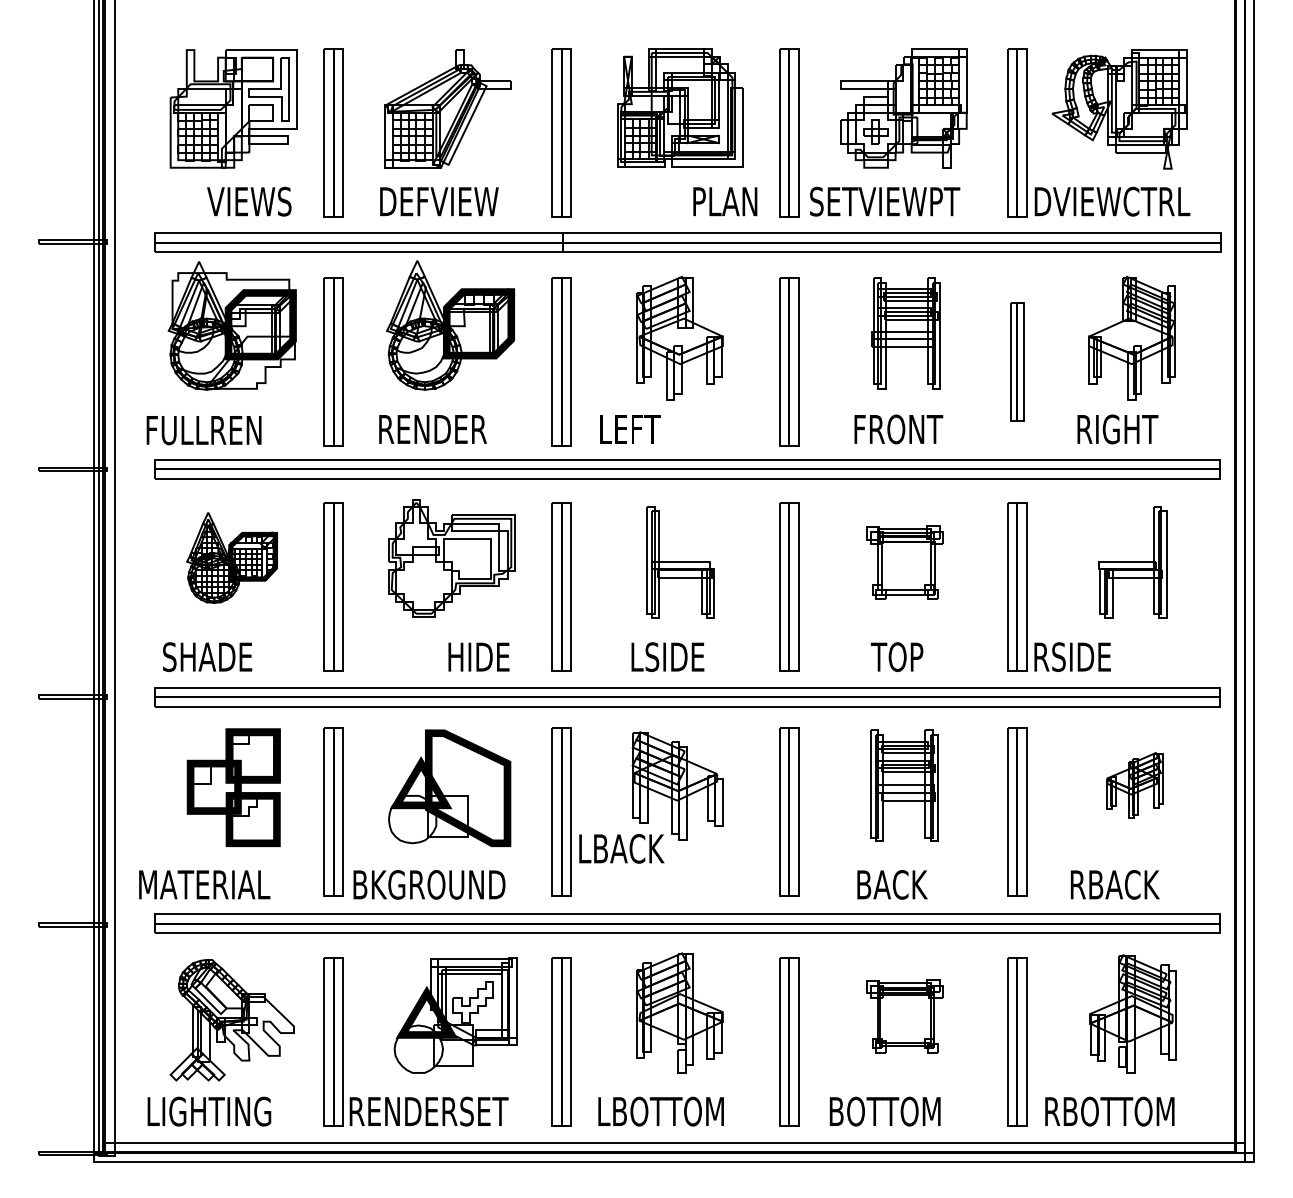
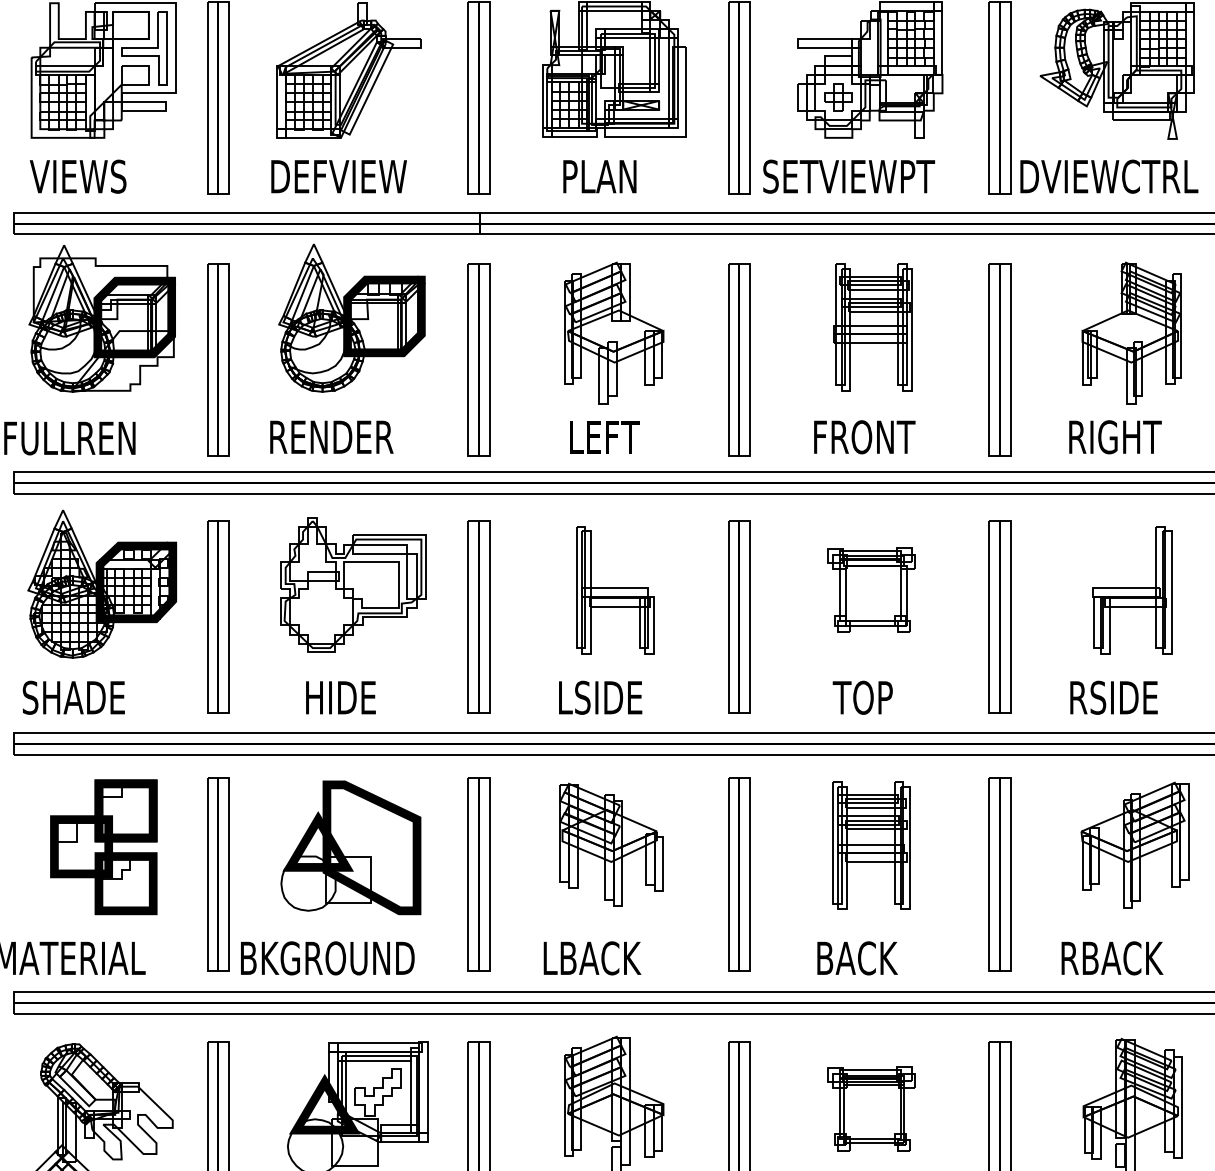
text: (249, 201) -> (78, 176), moved
text: (725, 201) -> (600, 176), moved
part: (1017, 361) -> (1000, 359), size x1.43
text: (630, 429) -> (604, 437), moved
part: (231, 557) -> (101, 583), size x1.43
text: (478, 656) -> (340, 697), moved
text: (1072, 656) -> (1113, 697), moved
part: (1134, 785) -> (1134, 844), size x1.67
text: (621, 848) -> (592, 957), moved

